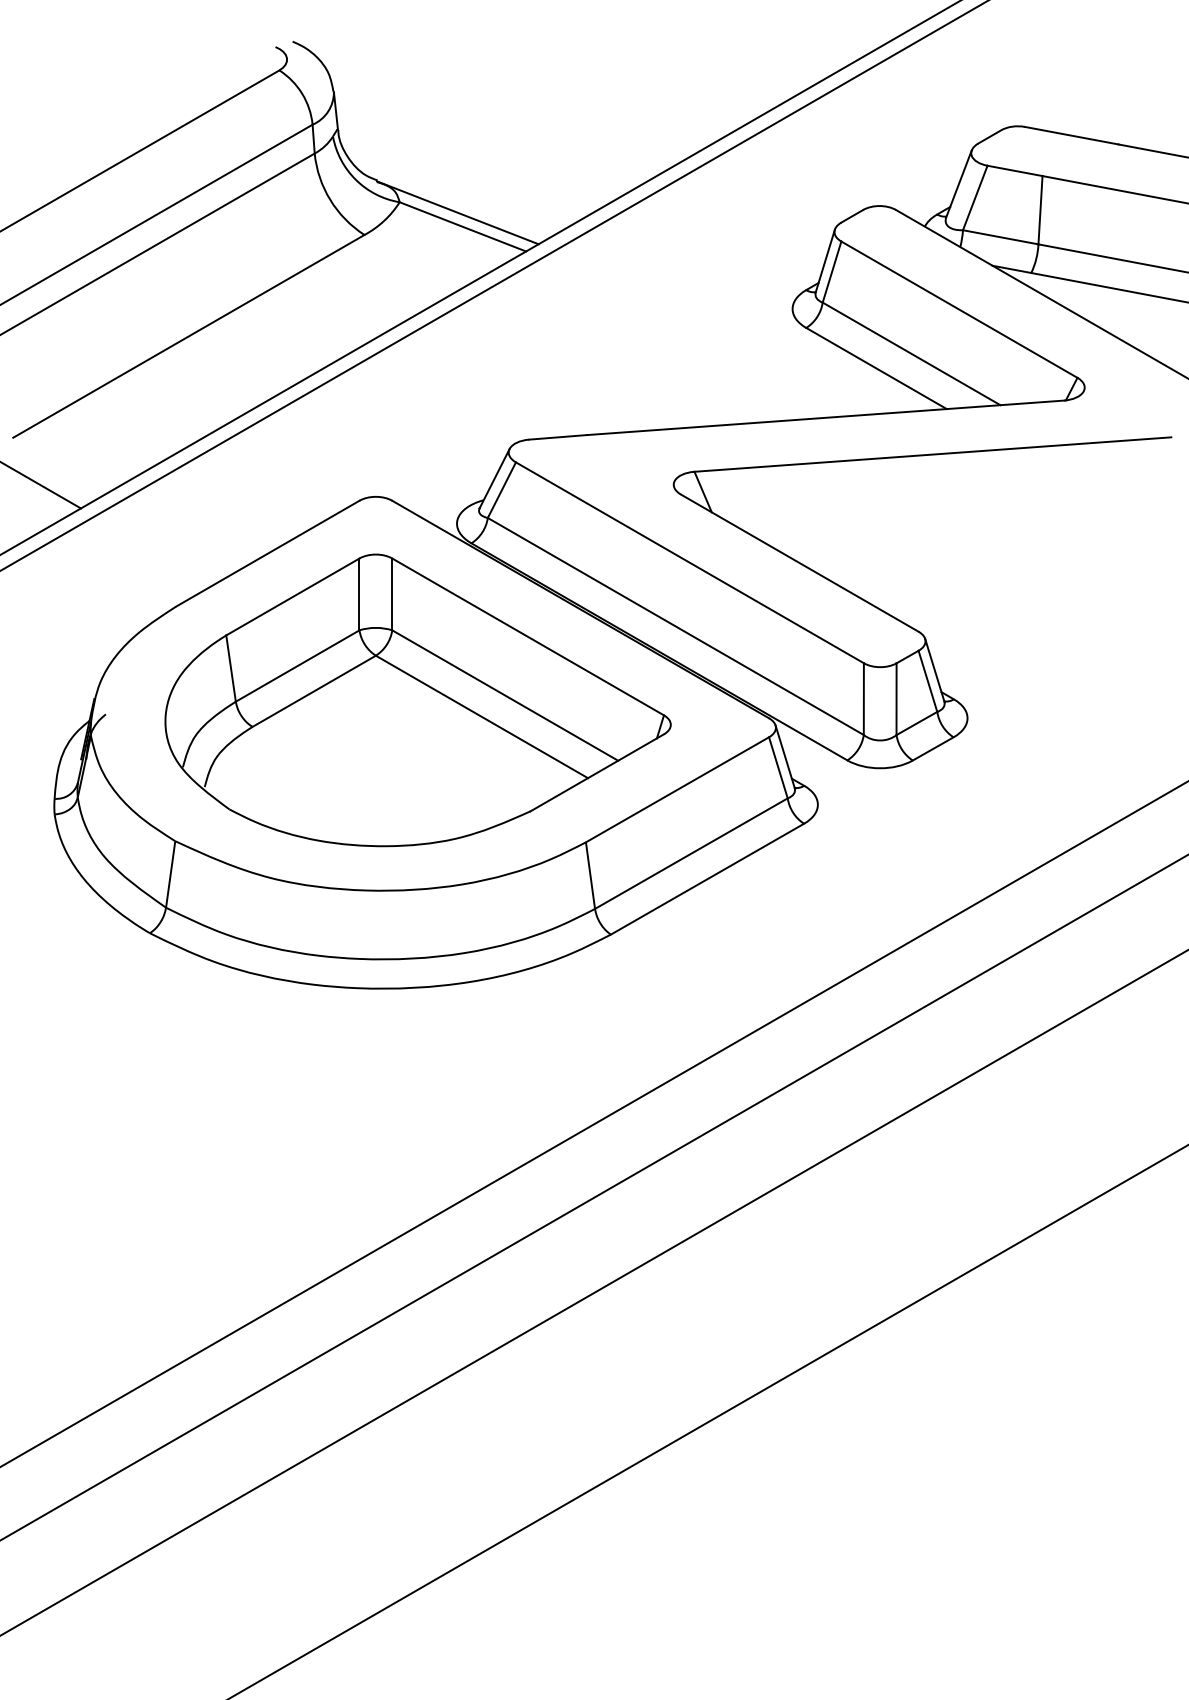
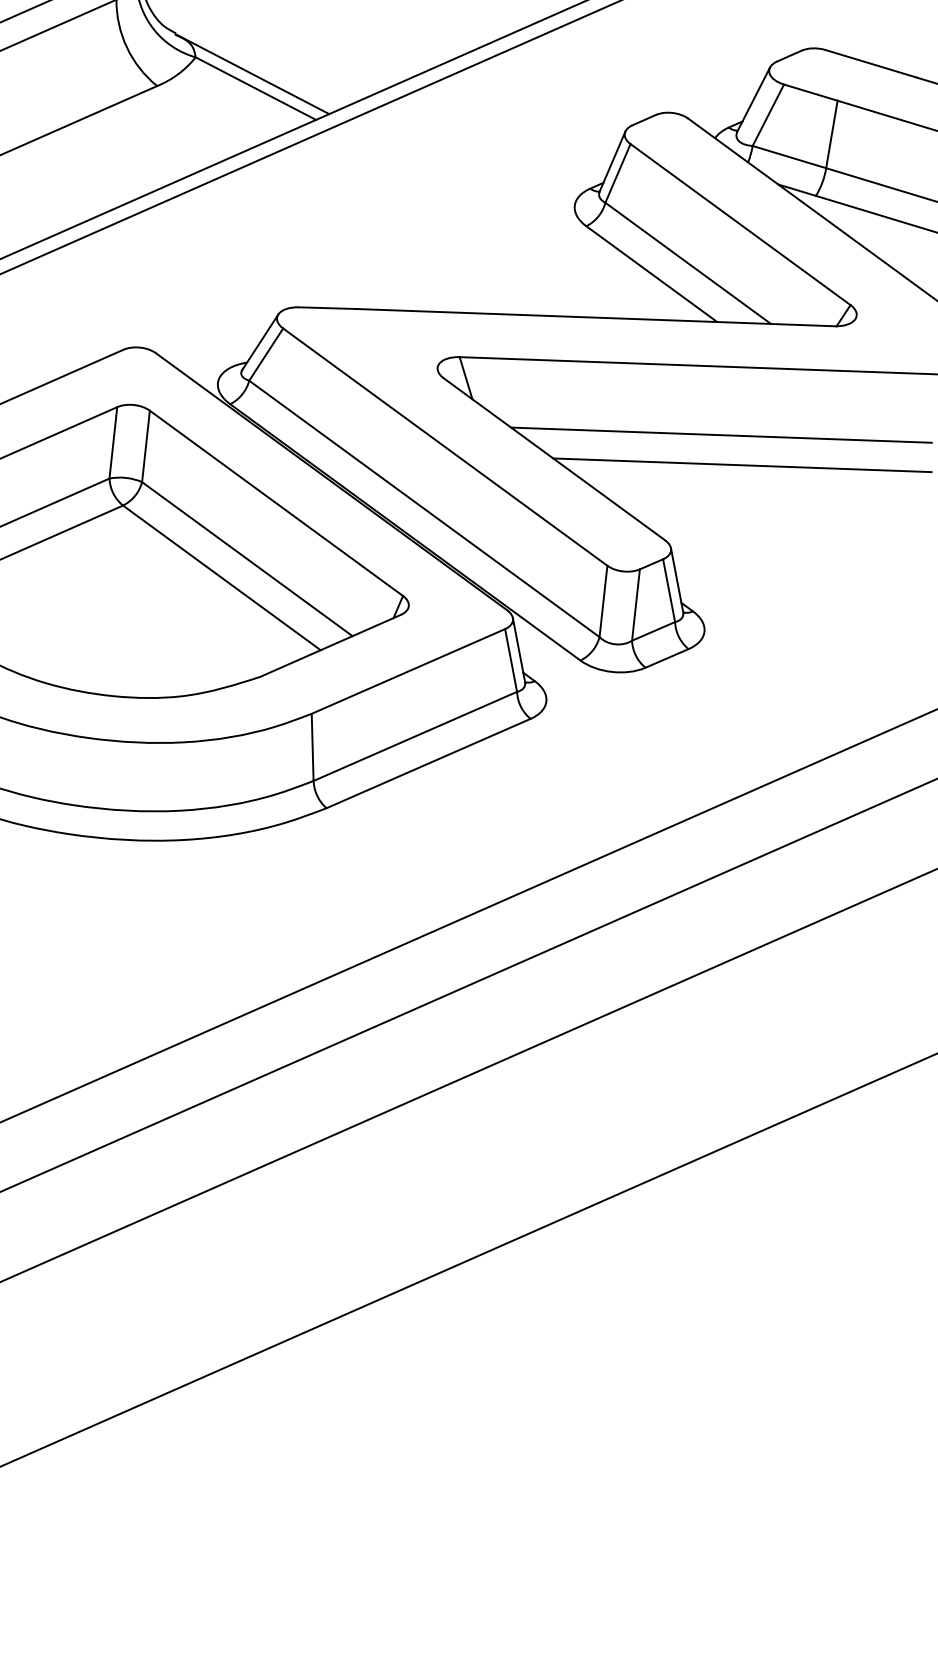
line: (963, 520) -> (721, 434), added
line: (987, 548) -> (742, 465), added

